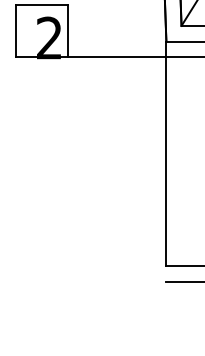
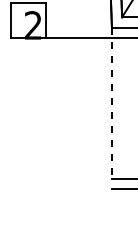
line: (165, 154) -> (111, 103), solid -> dashed

